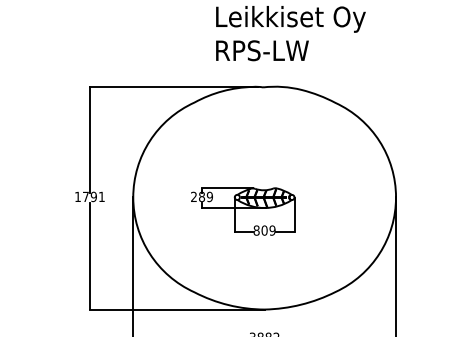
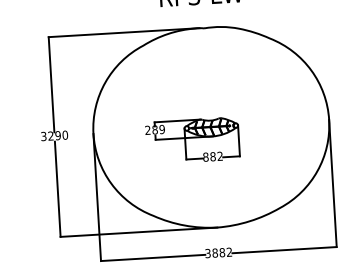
text: (89, 196) -> (54, 135), 1791 -> 3290
text: (268, 230) -> (216, 156), 809 -> 882

